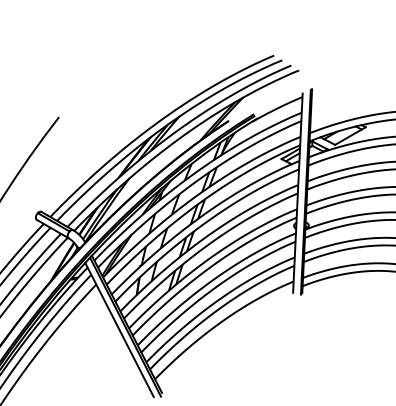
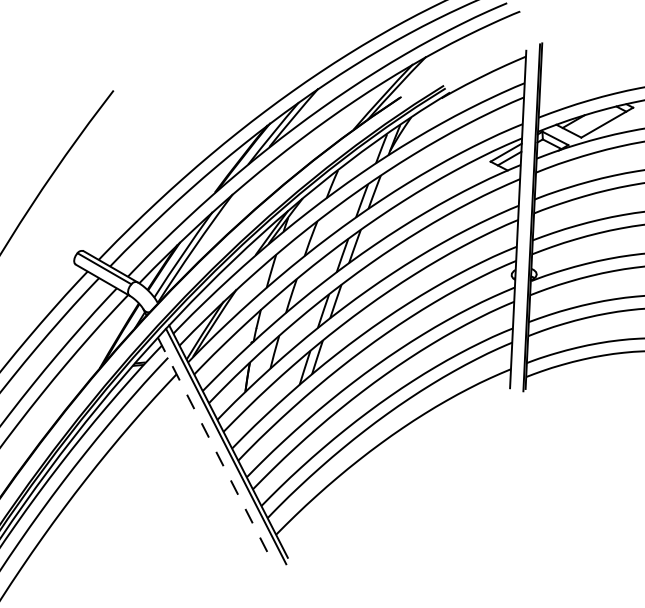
line: (119, 330) -> (215, 452), solid -> dashed

